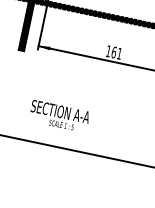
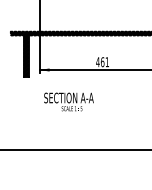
text: (107, 51) -> (97, 62), 161 -> 461
text: (59, 115) -> (68, 101), moved

